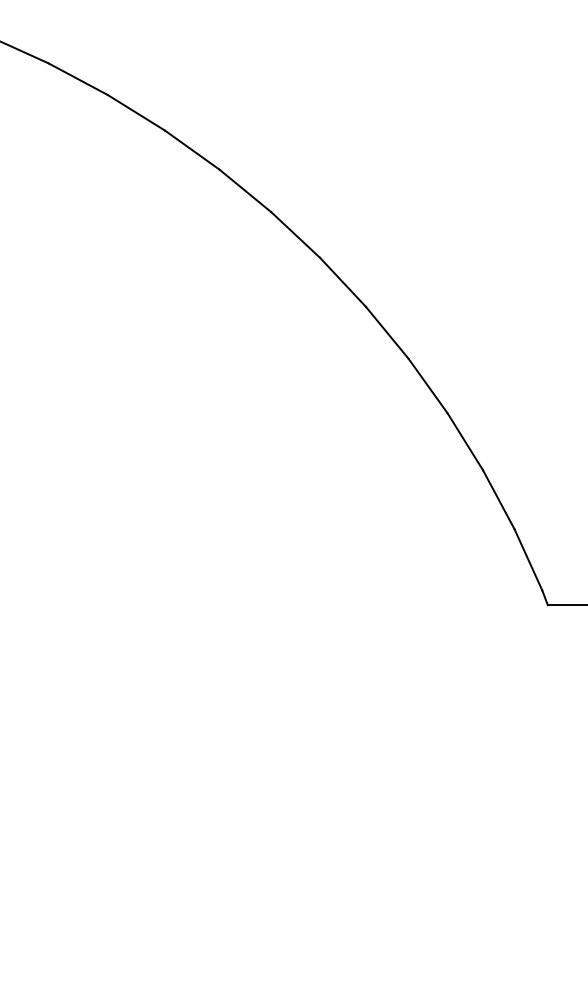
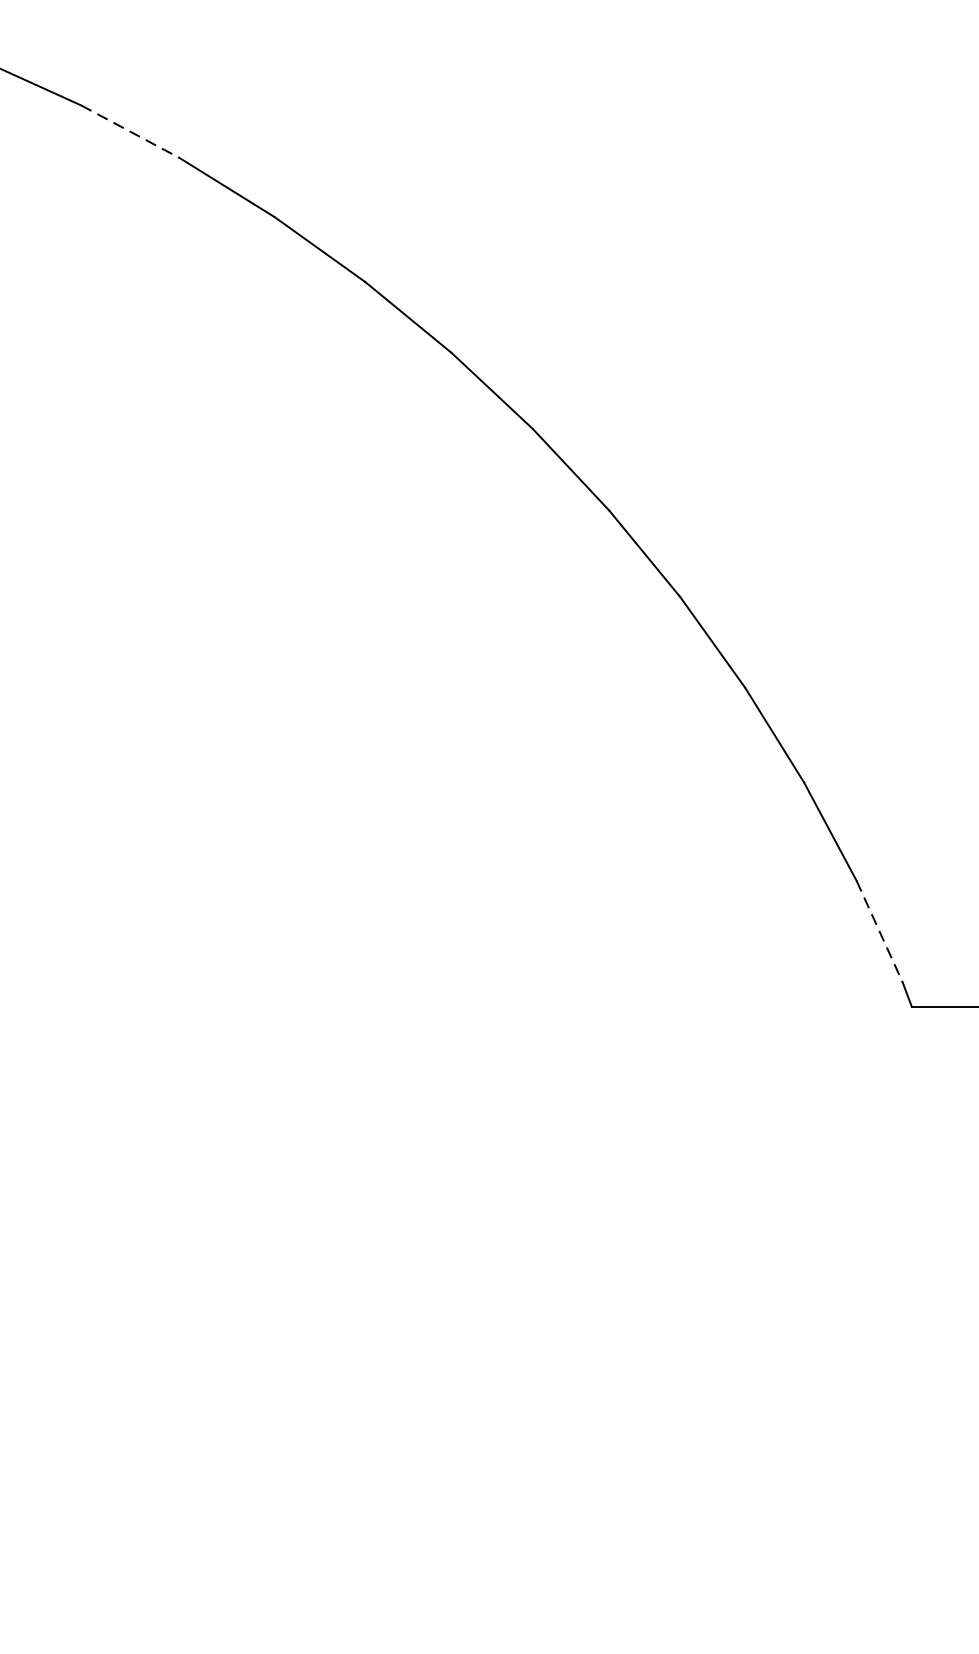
line: (78, 79) -> (130, 132), solid -> dashed
line: (528, 559) -> (879, 931), solid -> dashed

